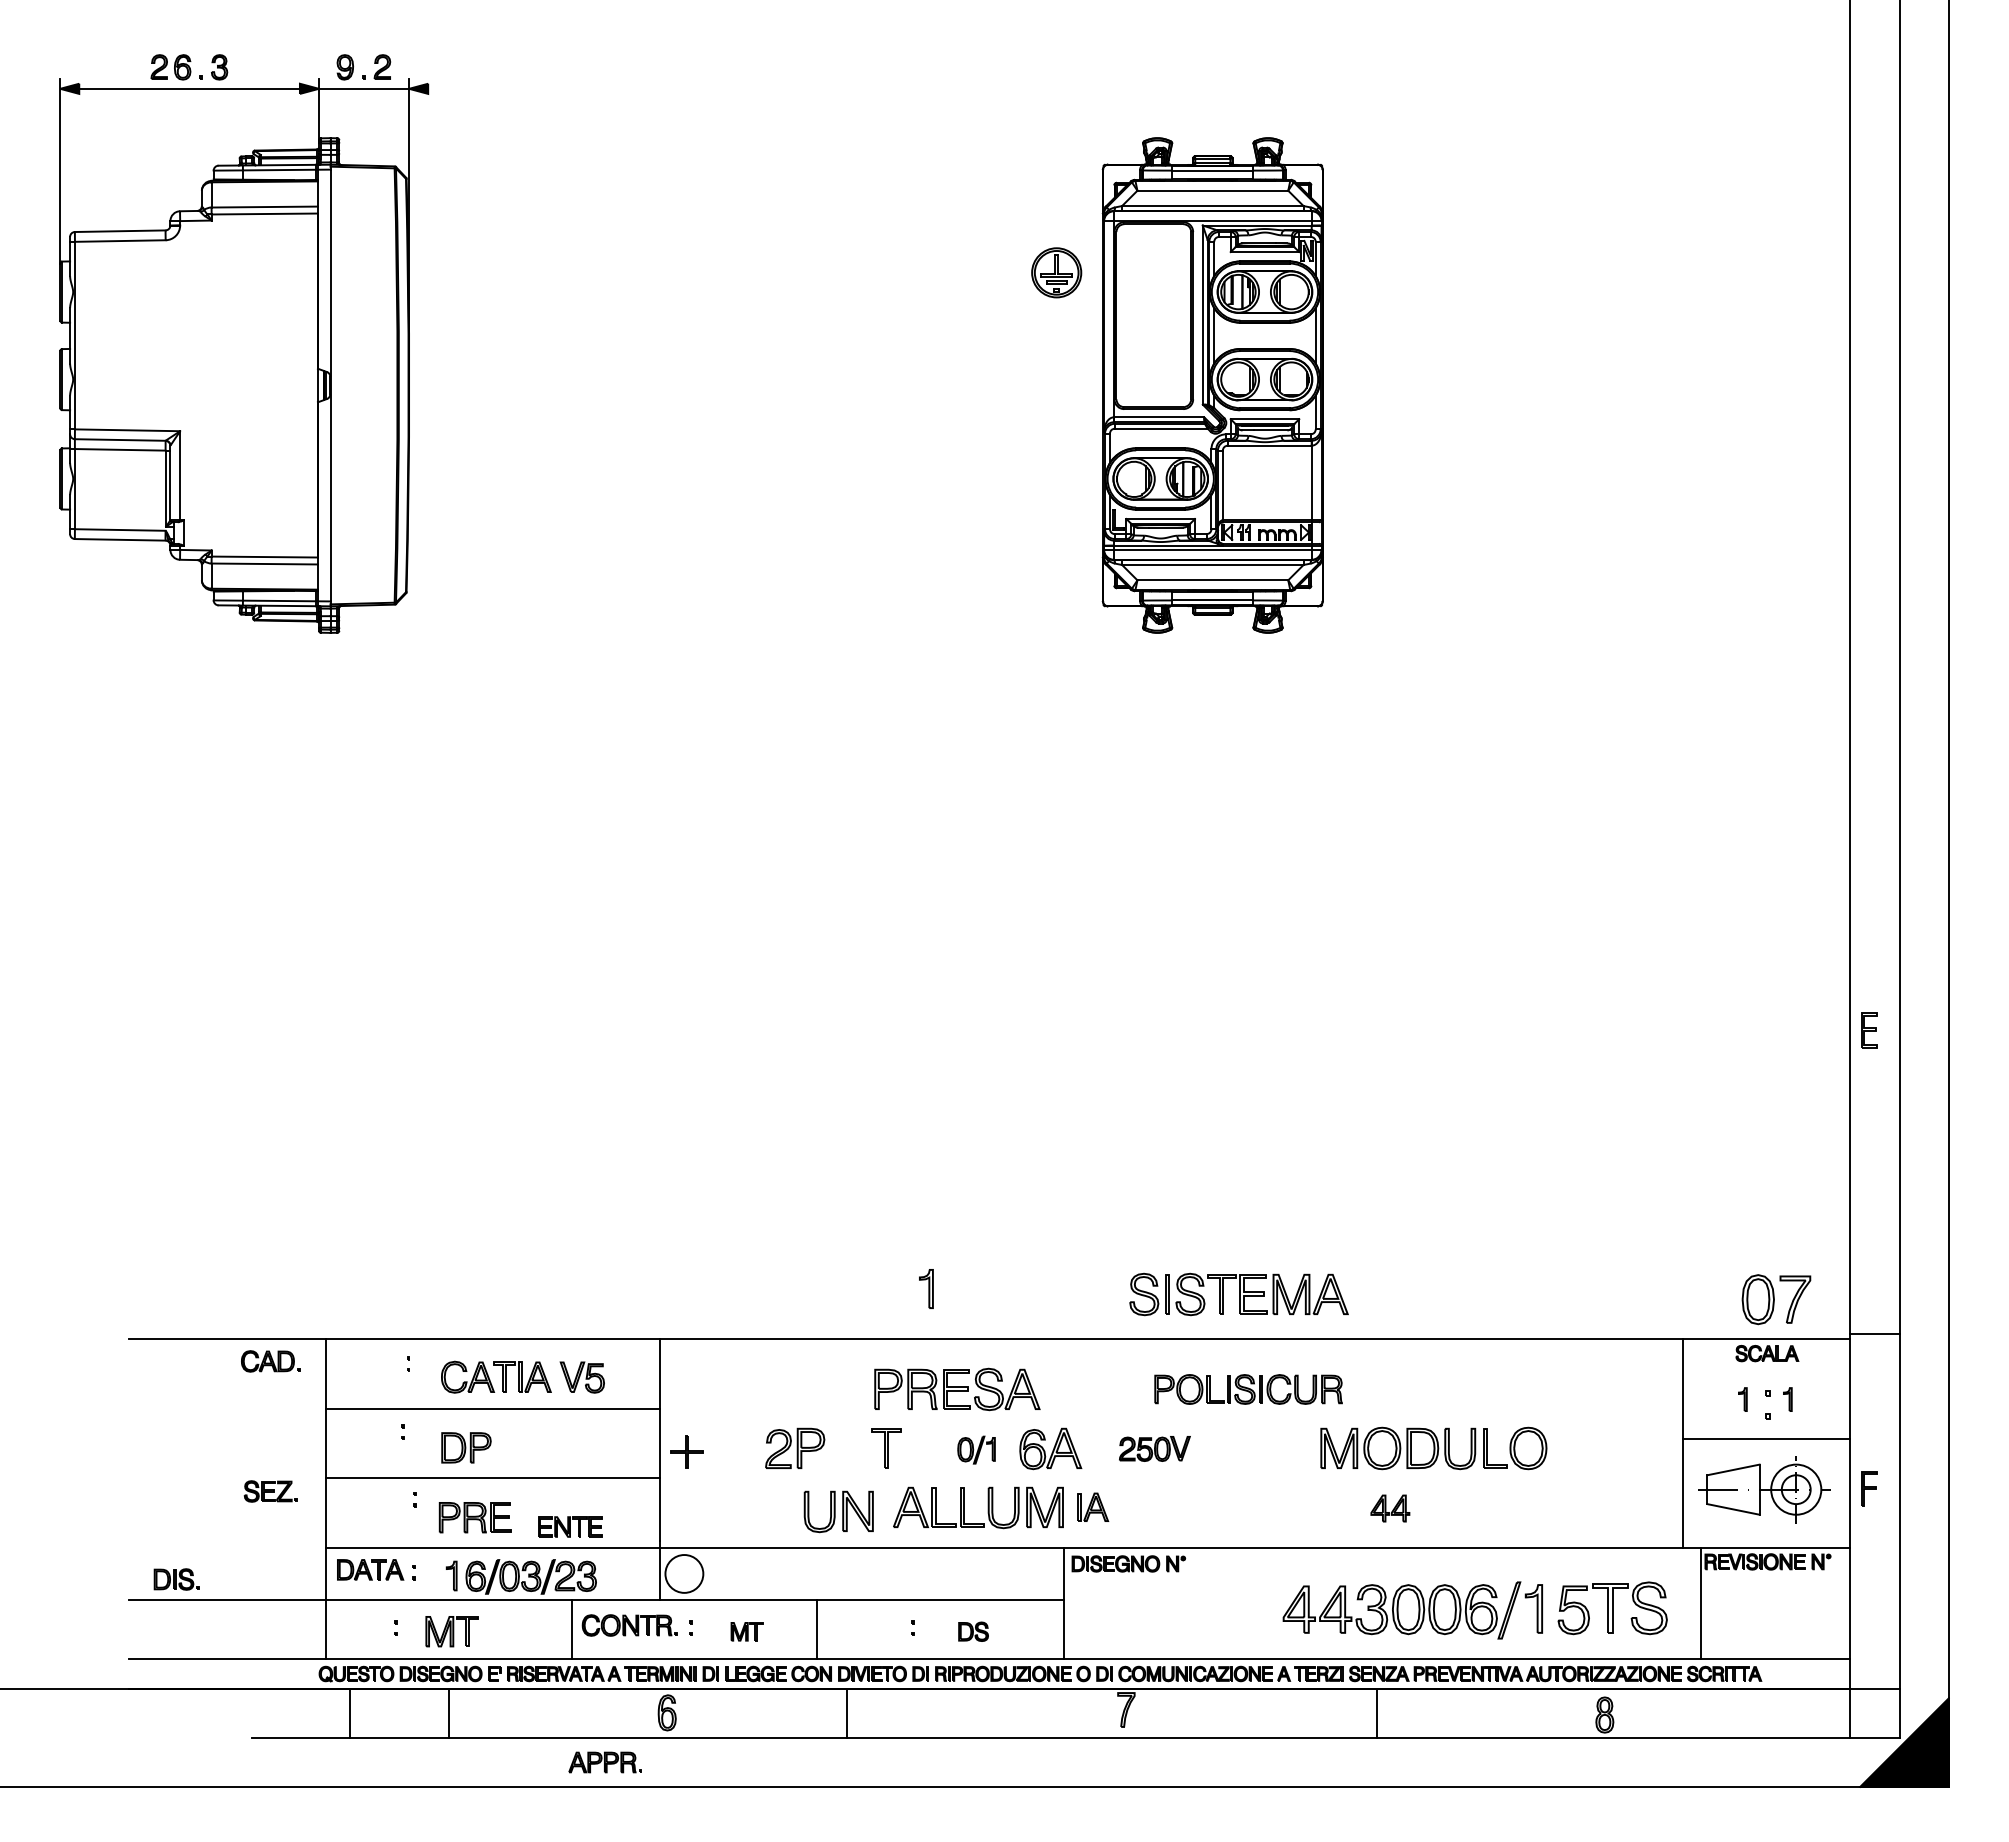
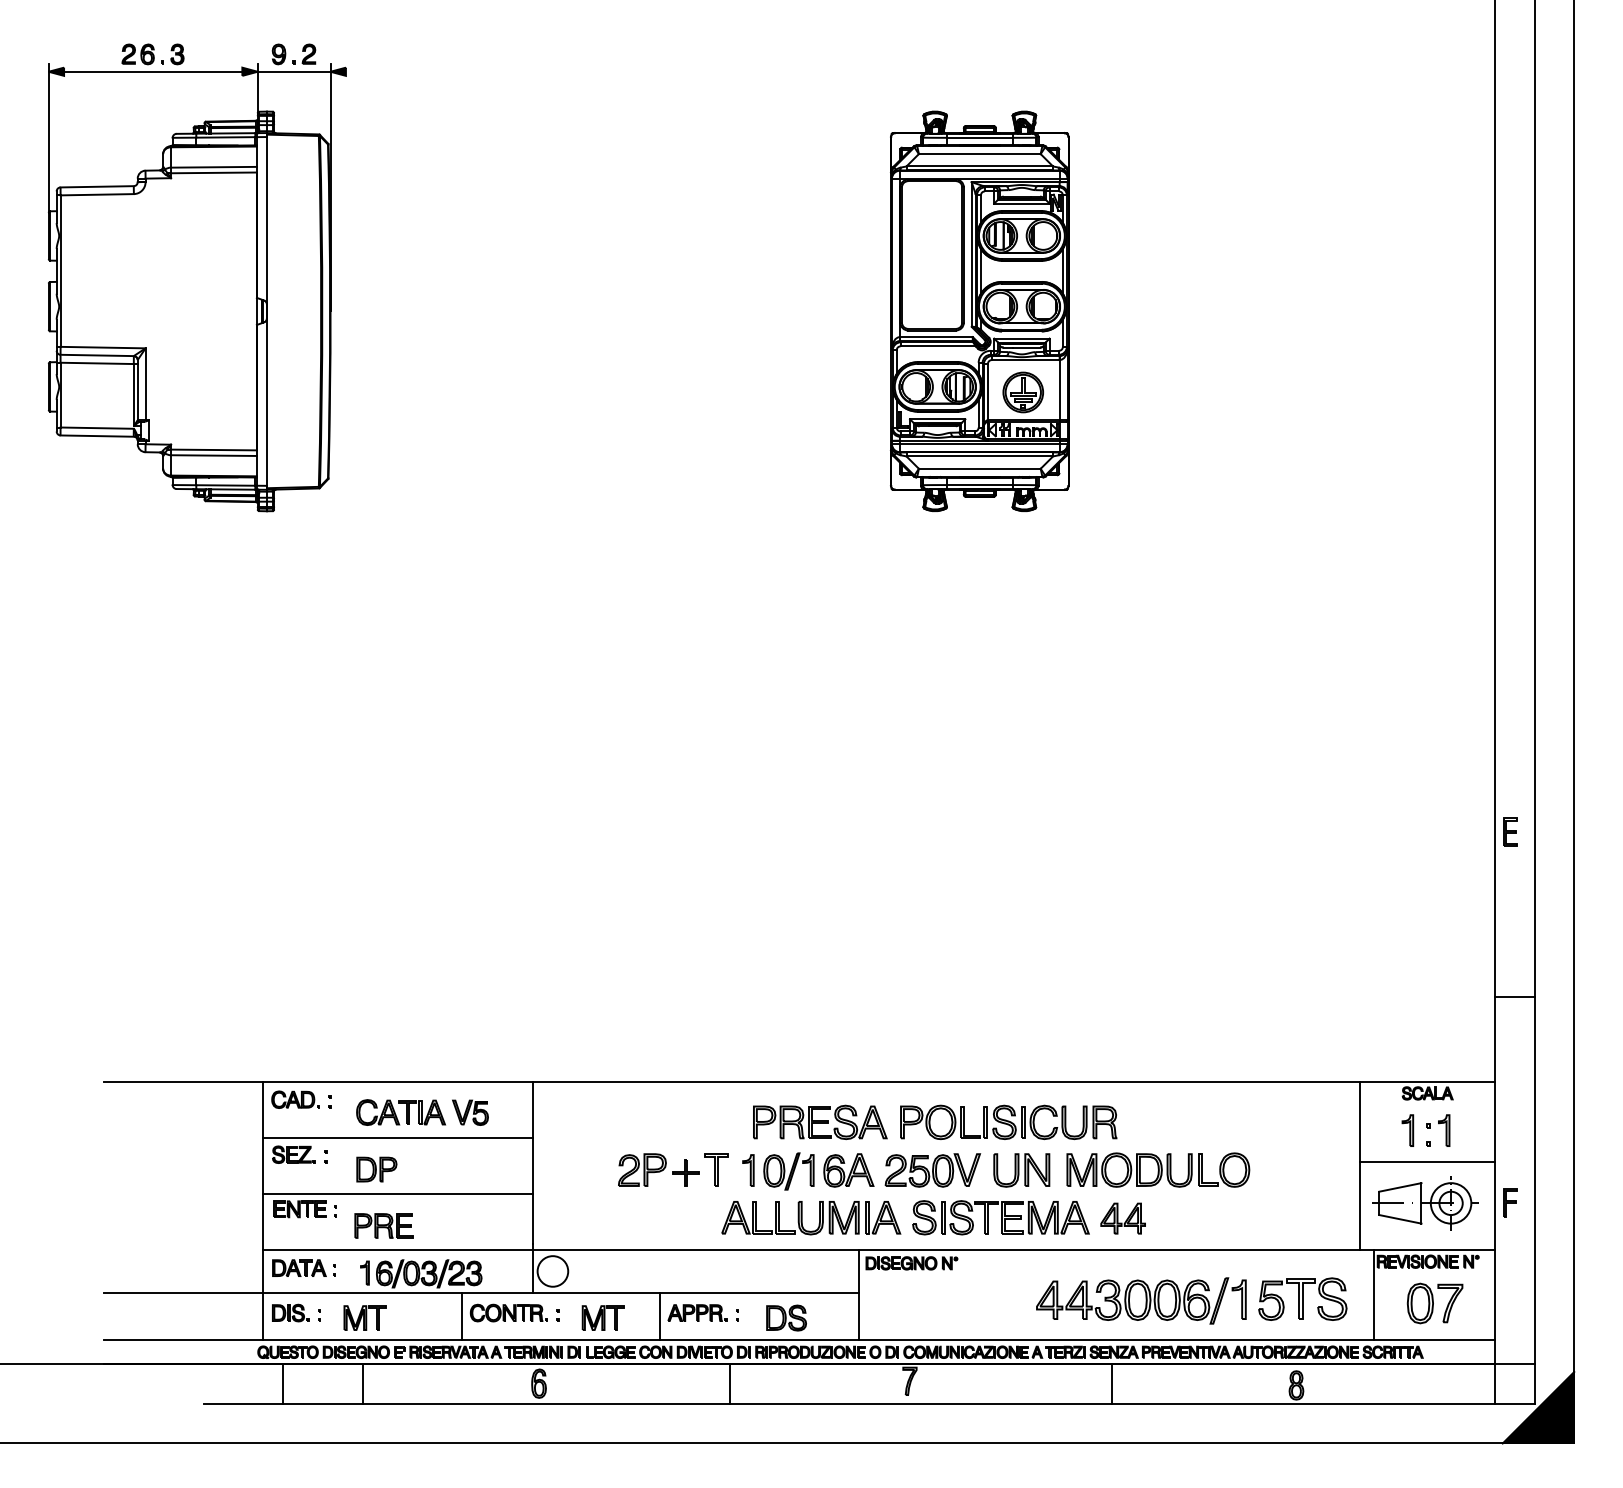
part: (1056, 272) -> (1023, 392), moved
part: (926, 1288) -> (748, 1170), moved
part: (1238, 1294) -> (1000, 1217), moved
part: (1776, 1299) -> (1435, 1303), moved
line: (1874, 1333) -> (1514, 997), moved
part: (270, 1361) -> (295, 1099), moved
part: (957, 1389) -> (820, 1122), moved
part: (1248, 1389) -> (1008, 1122), size x1.43
part: (1742, 1399) -> (1407, 1130), size x1.67
part: (1787, 1399) -> (1444, 1130), size x1.67
part: (1154, 1448) -> (932, 1170), size x1.67
part: (976, 1449) -> (788, 1170), size x1.67
part: (686, 1451) -> (685, 1172), moved
part: (270, 1491) -> (293, 1154), moved
part: (1093, 1506) -> (883, 1216), size x1.43
part: (1390, 1508) -> (1123, 1218), size x1.43
part: (838, 1511) -> (1021, 1170), moved
part: (570, 1526) -> (300, 1208), moved
part: (176, 1579) -> (290, 1313), moved
part: (746, 1631) -> (603, 1317), size x1.67
part: (973, 1631) -> (786, 1317), size x1.67
line: (846, 1712) -> (729, 1383), moved
part: (604, 1762) -> (696, 1313), moved

